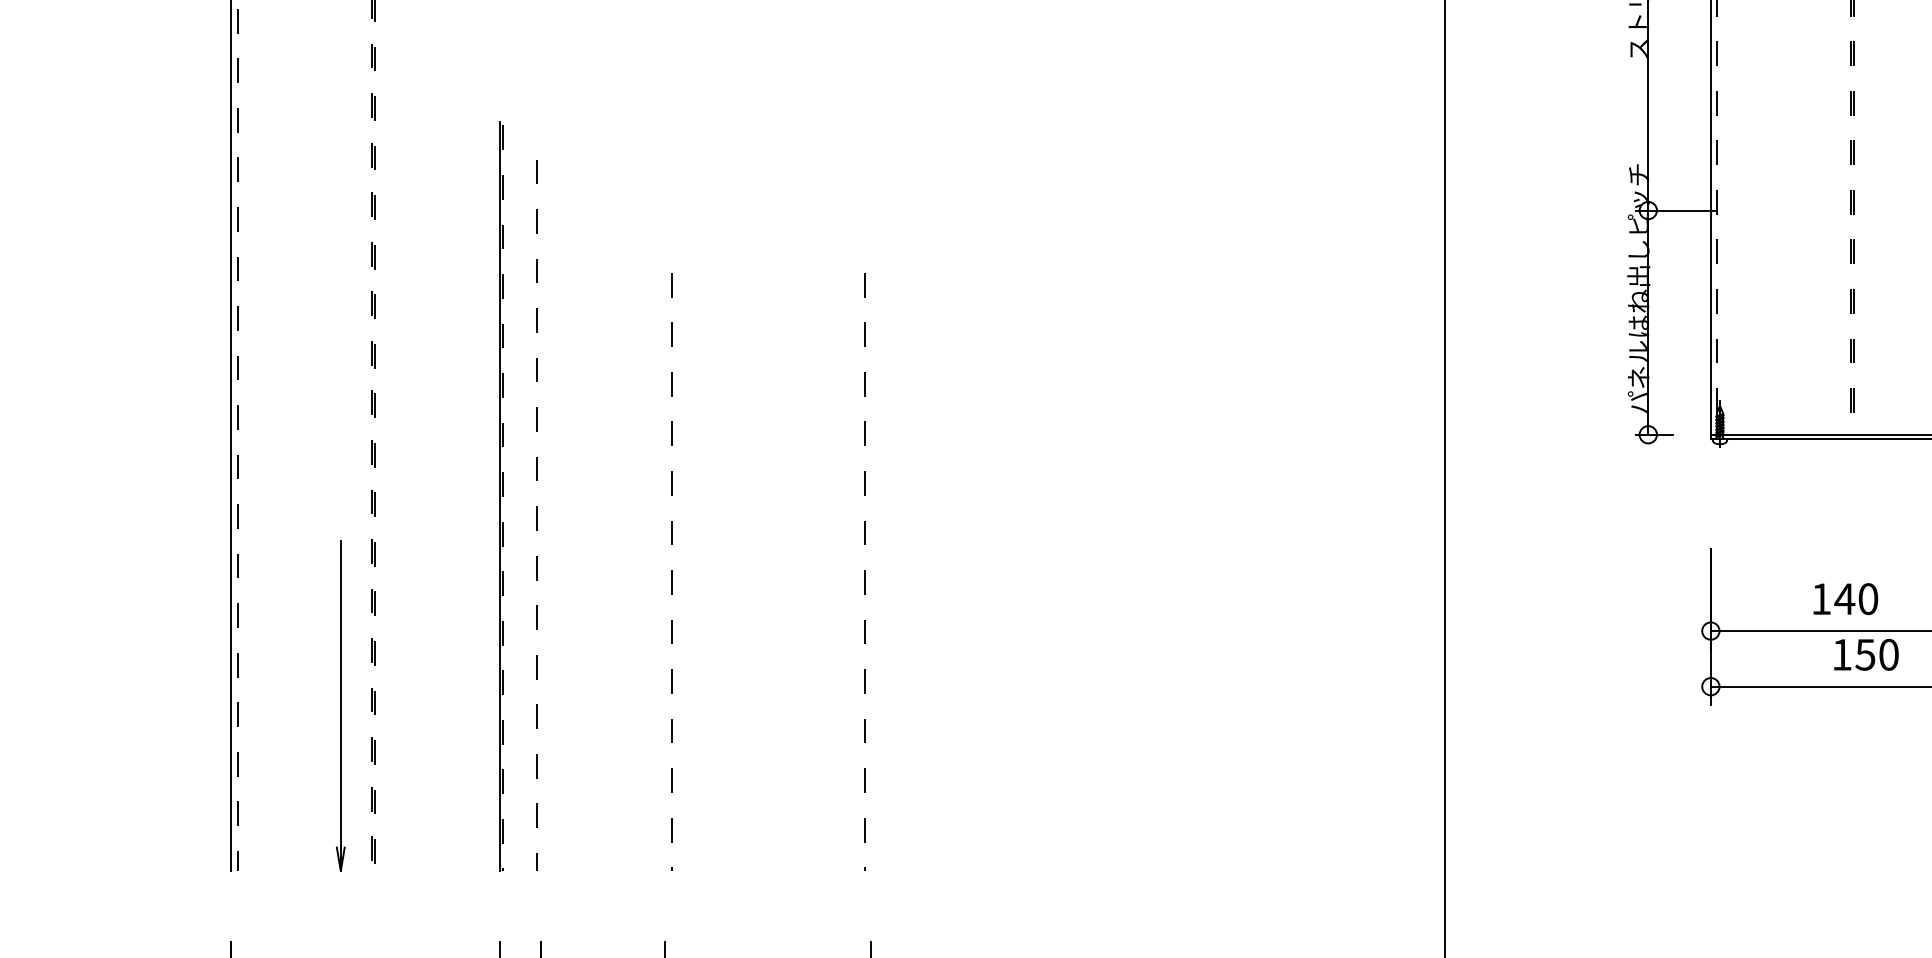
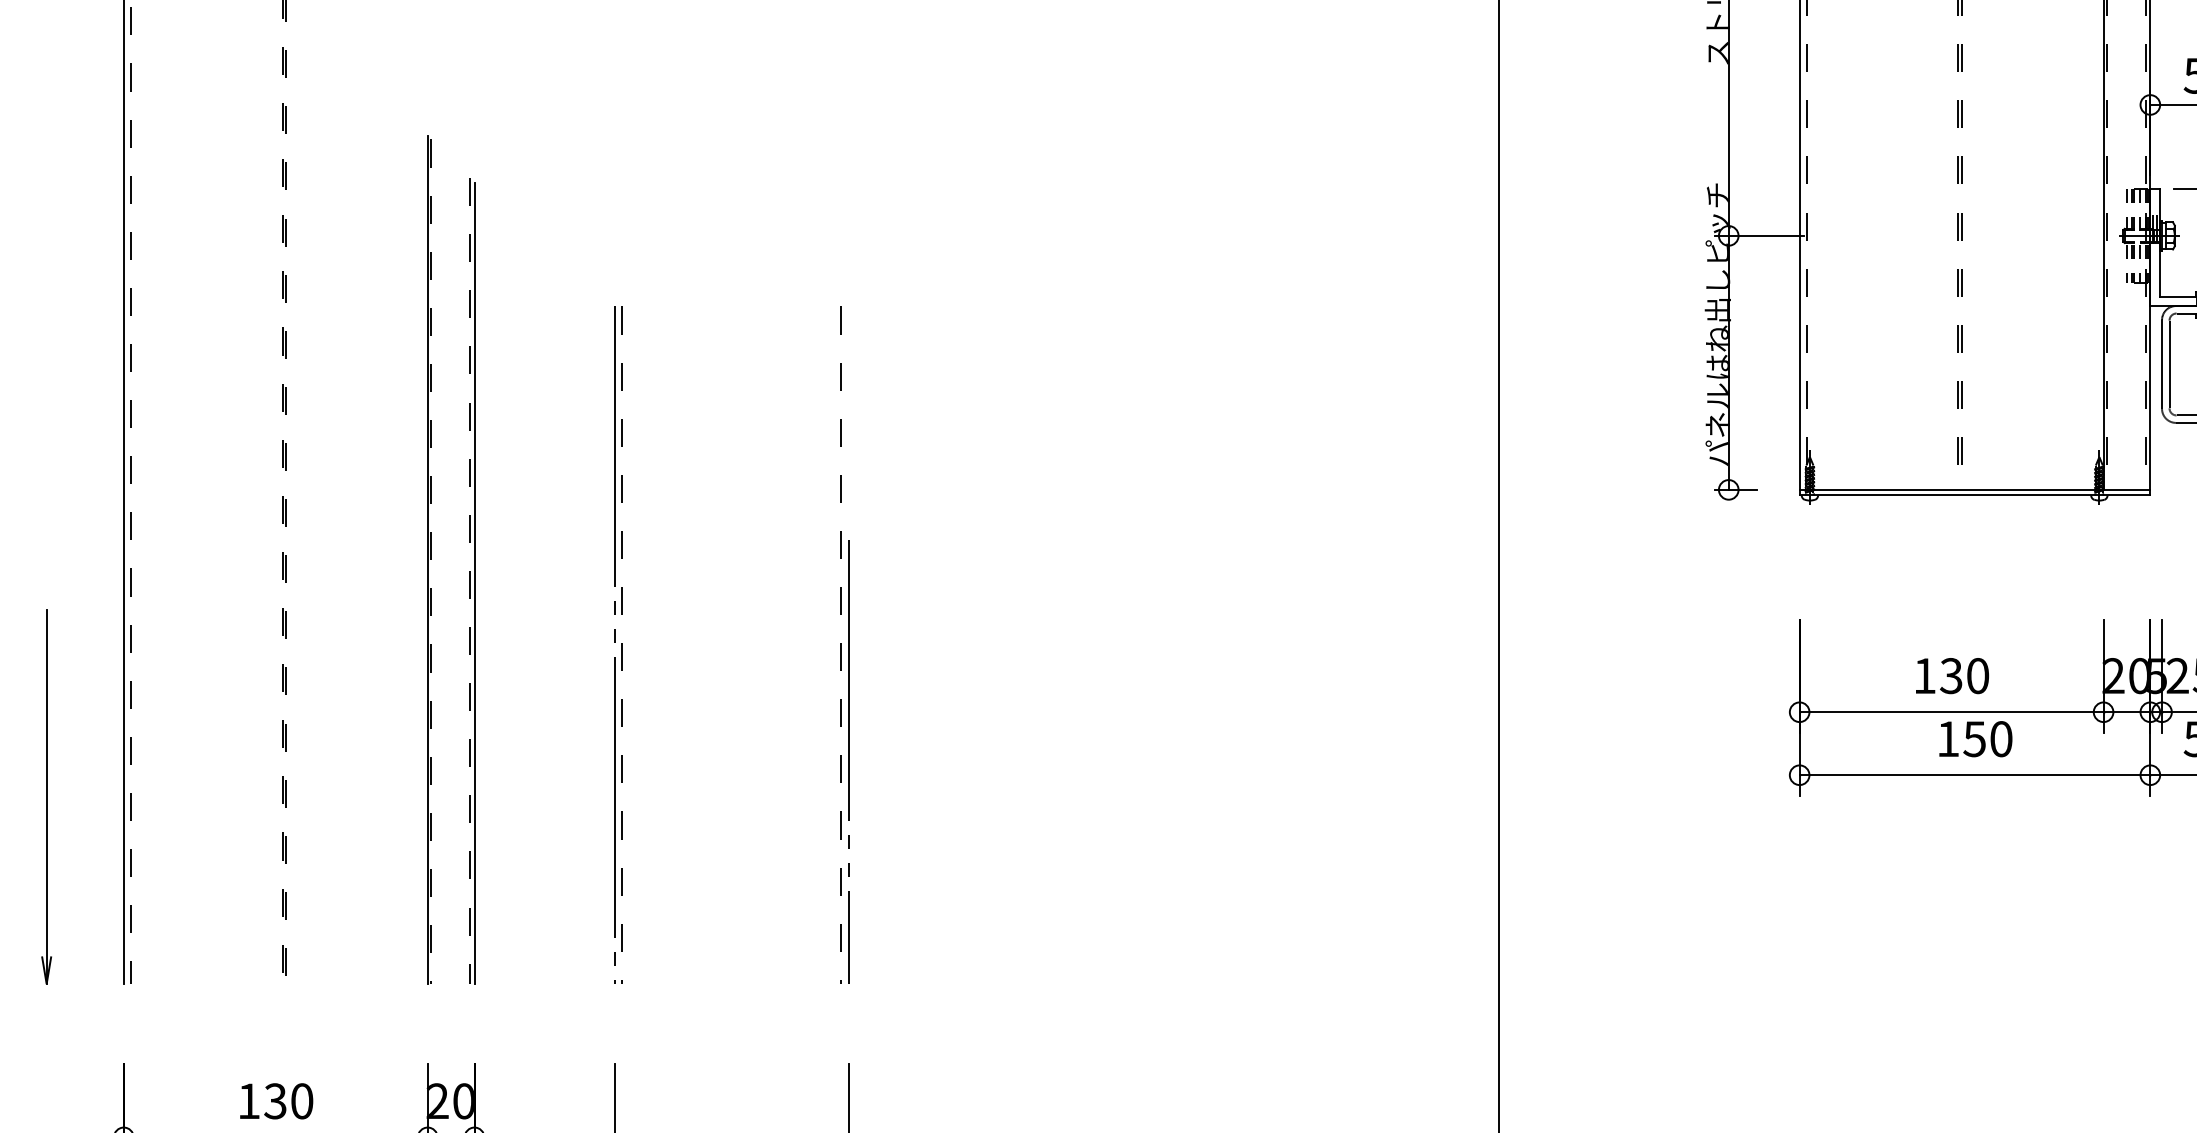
line: (541, 517) -> (474, 583), added
line: (664, 572) -> (614, 645), added
text: (1844, 599) -> (1951, 676), 140 -> 130
line: (871, 675) -> (848, 762), added
part: (340, 705) -> (46, 796), moved

